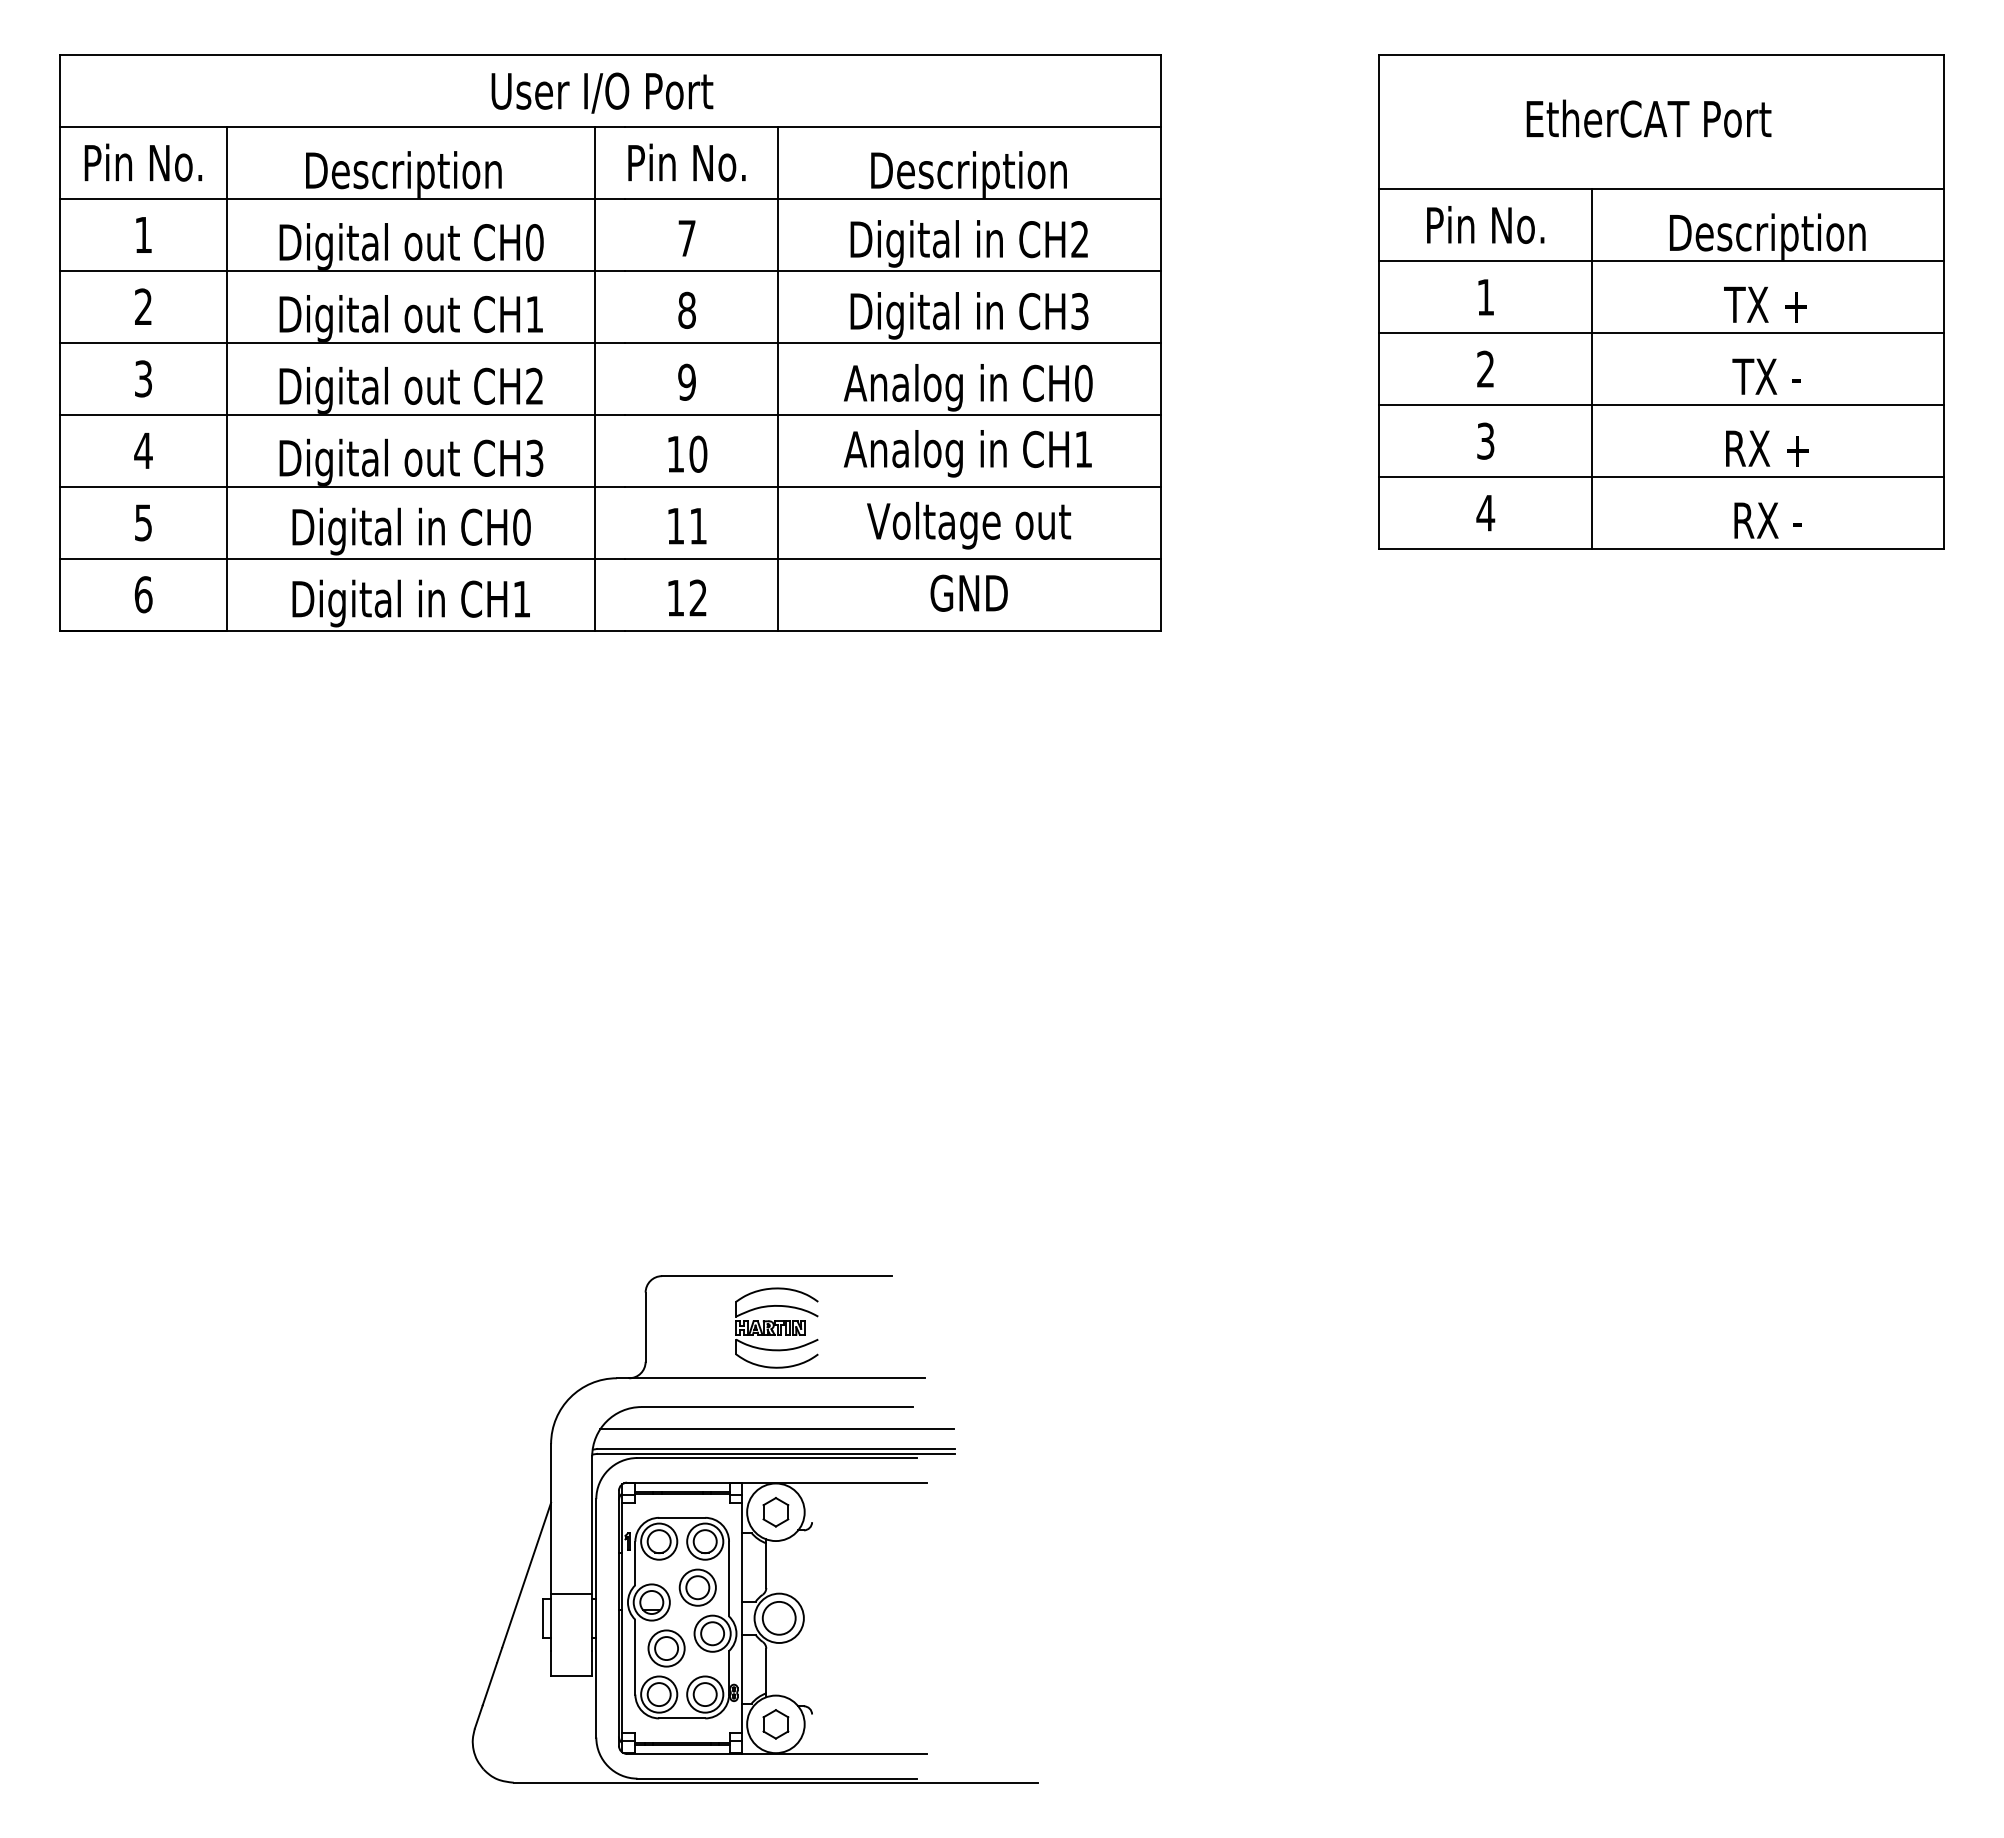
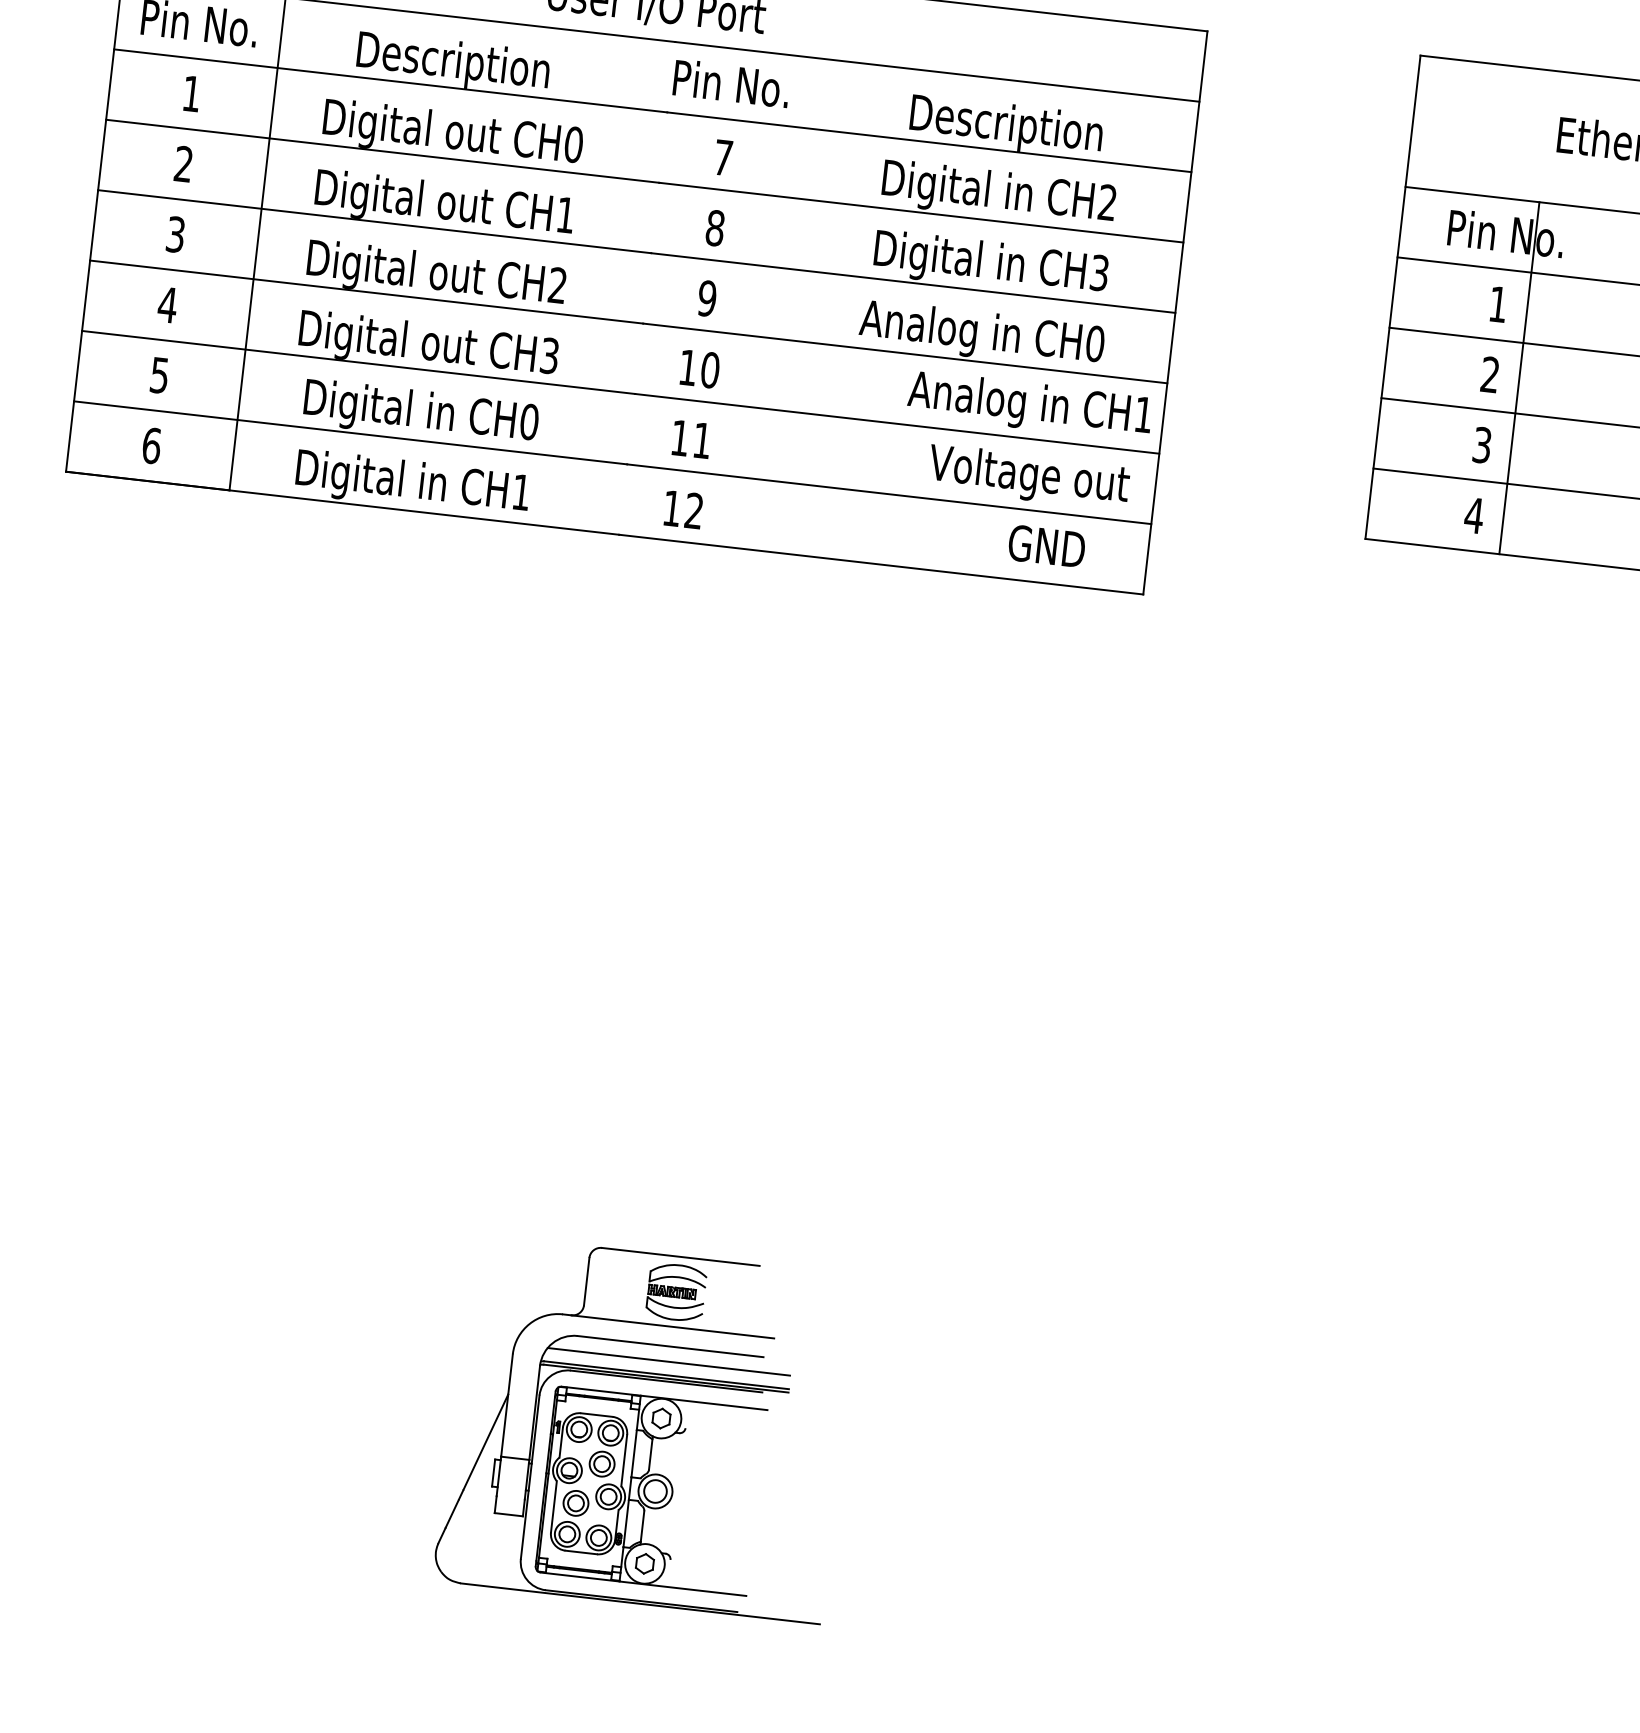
line: (1591, 369) -> (1519, 378), moved
line: (594, 378) -> (617, 284), removed
line: (777, 378) -> (796, 304), removed
text: (967, 453) -> (1029, 405), moved
text: (969, 525) -> (1029, 477), moved
text: (968, 592) -> (1046, 545), moved
part: (754, 1529) -> (645, 1428), size x0.7

